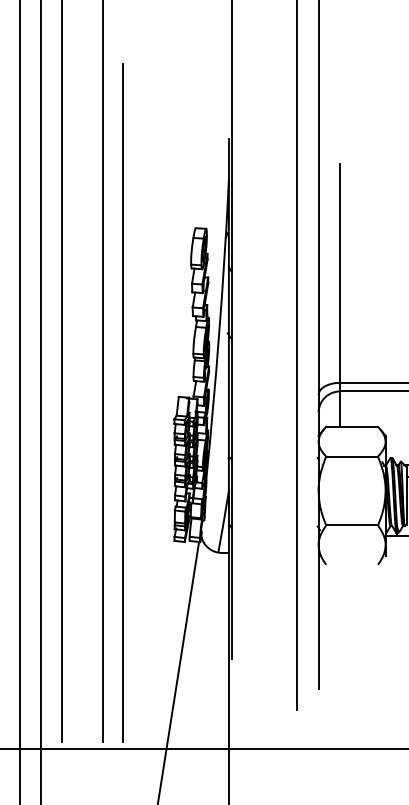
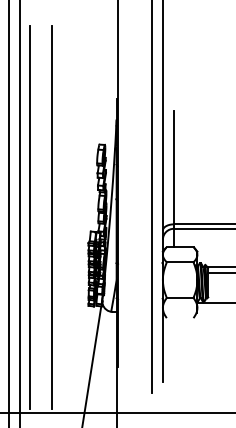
line: (123, 402) -> (62, 234), removed

